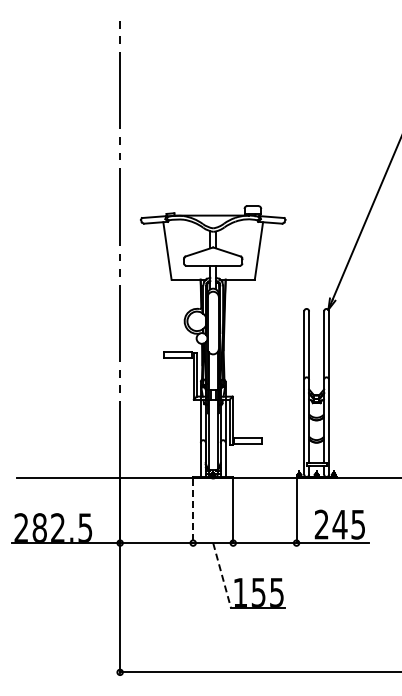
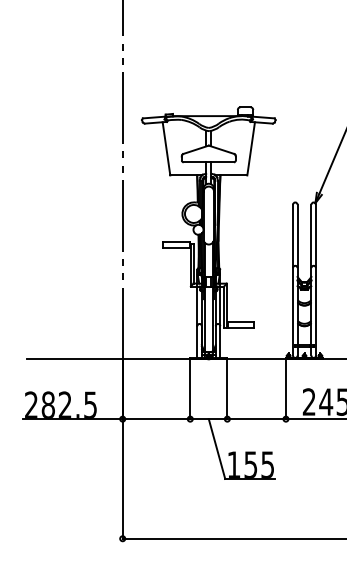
line: (193, 511) -> (190, 389), dashed -> solid
line: (222, 575) -> (217, 449), dashed -> solid

